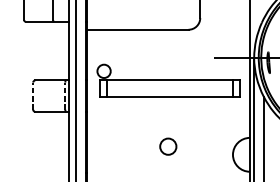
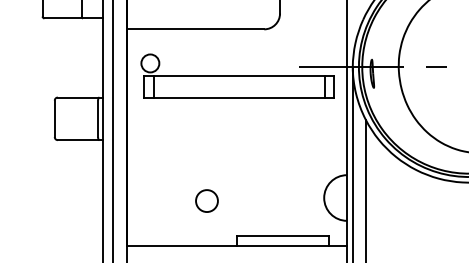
part: (168, 80) -> (237, 75), moved
line: (33, 95) -> (54, 118), dashed -> solid
line: (65, 95) -> (98, 118), dashed -> solid
circle: (167, 146) -> (206, 200), moved

